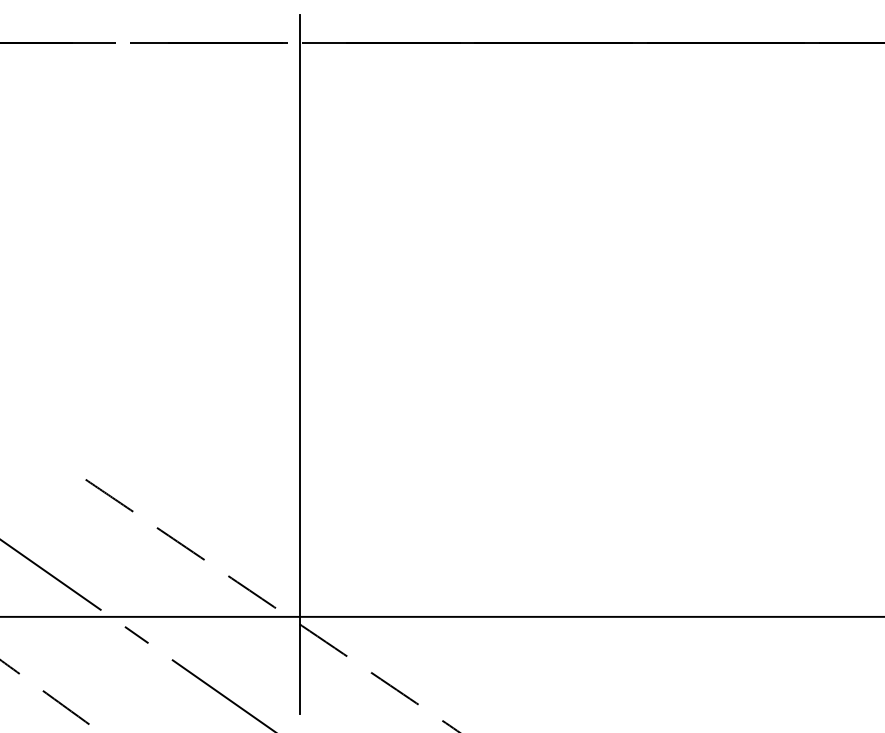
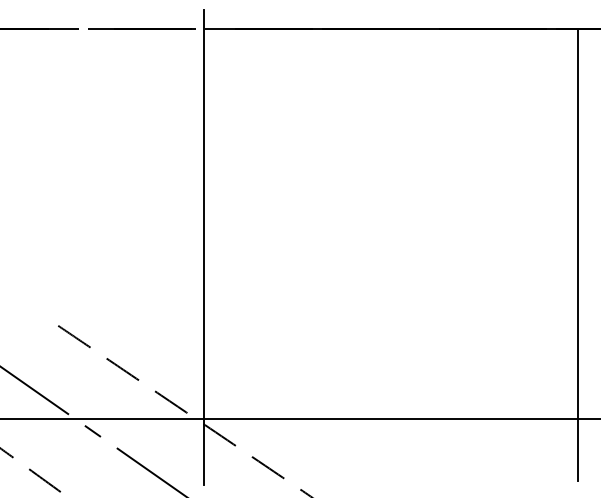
line: (850, 376) -> (577, 255), added

